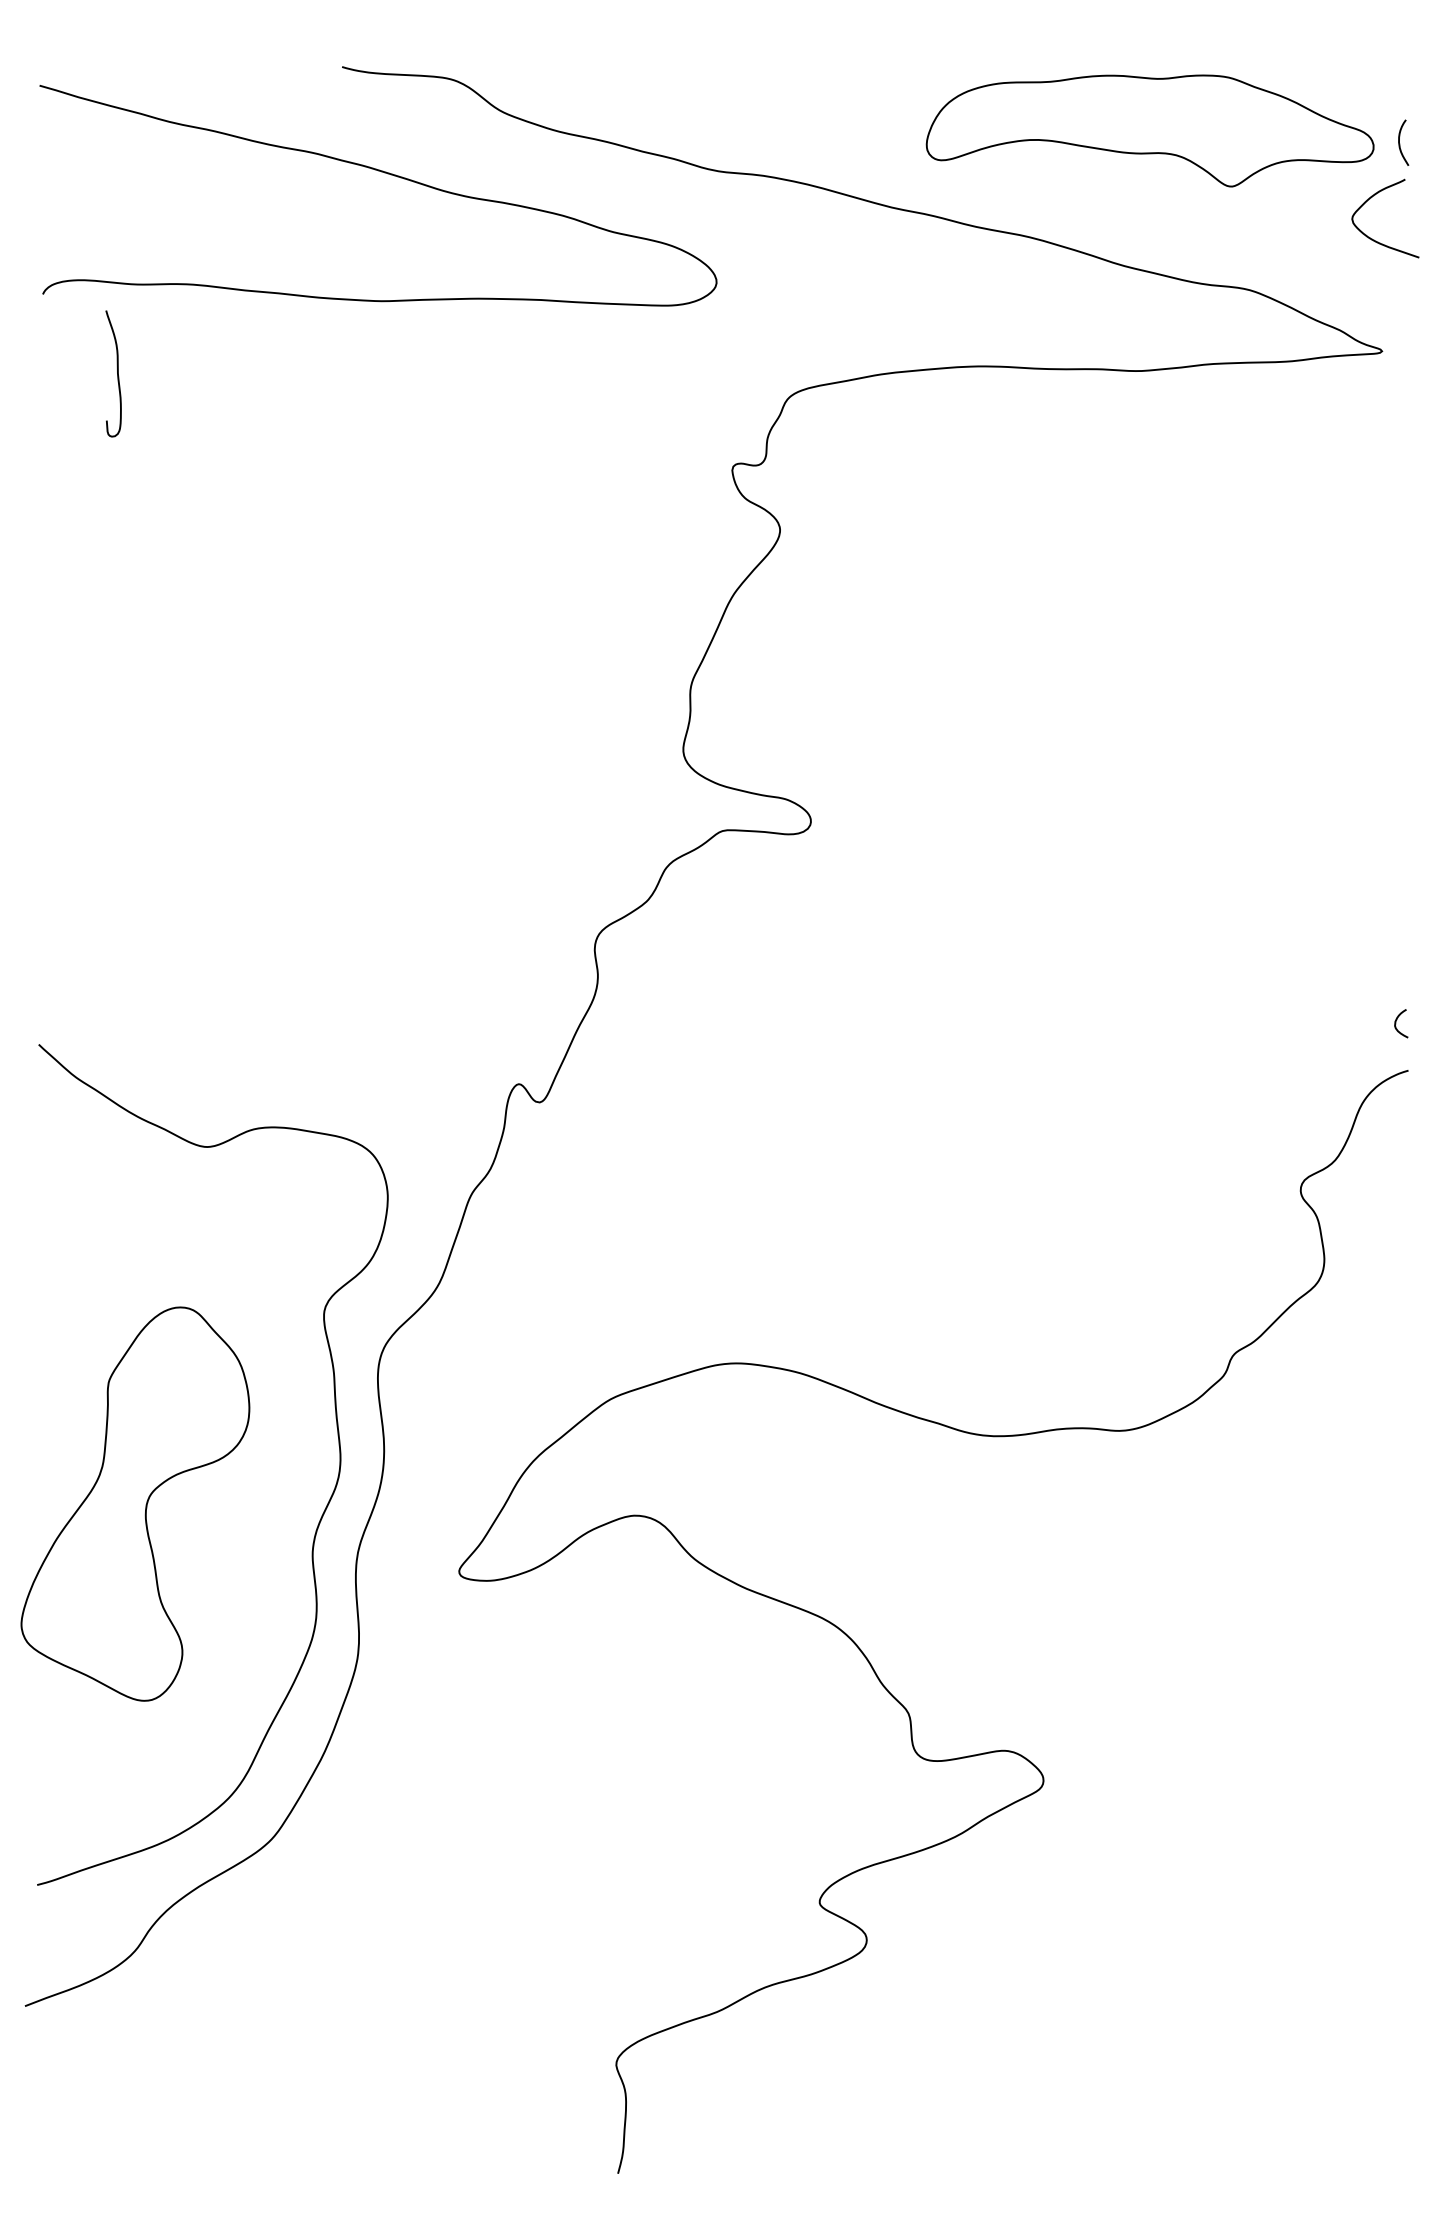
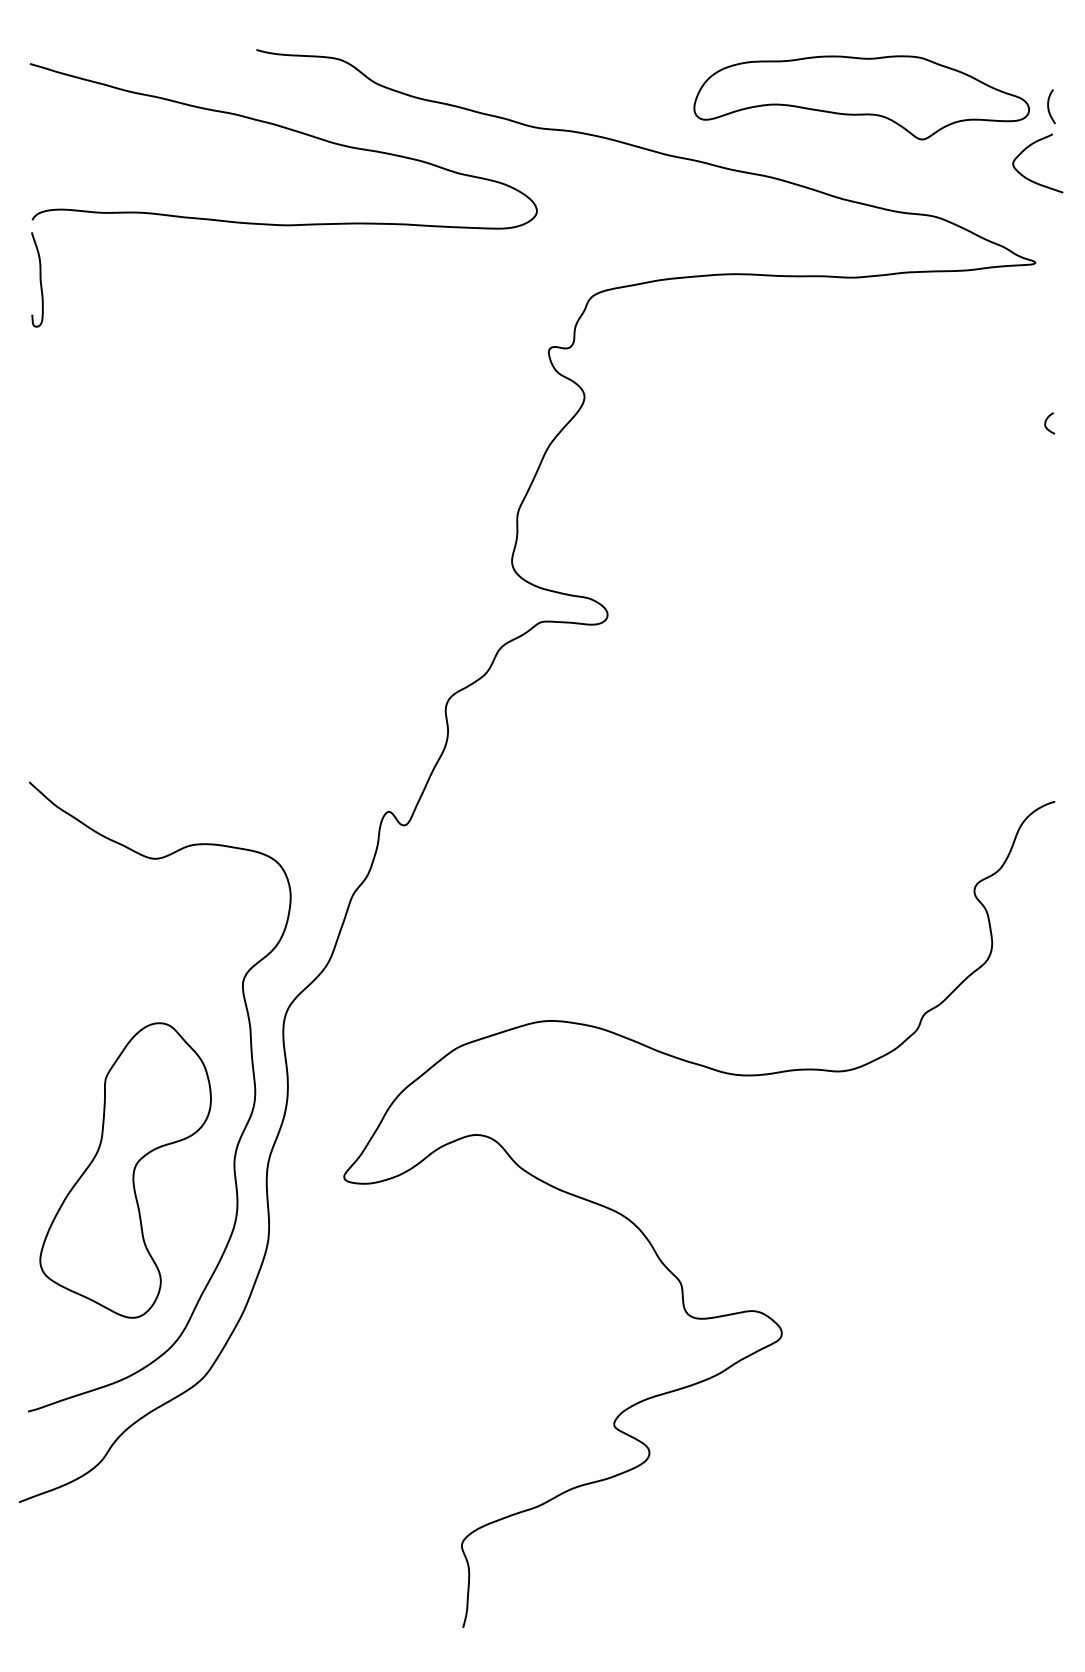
curve: (117, 373) -> (40, 279), moved
curve: (1396, 1023) -> (1046, 423), moved
part: (135, 1503) -> (125, 1170), moved

